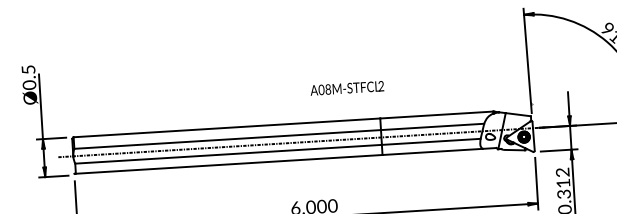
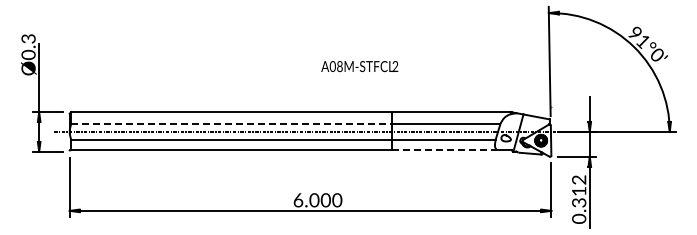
text: (28, 69) -> (28, 38), Ø0.5 -> Ø0.3
text: (346, 88) -> (359, 66), moved
line: (227, 139) -> (231, 124), solid -> dashed
line: (432, 152) -> (444, 150), solid -> dashed

